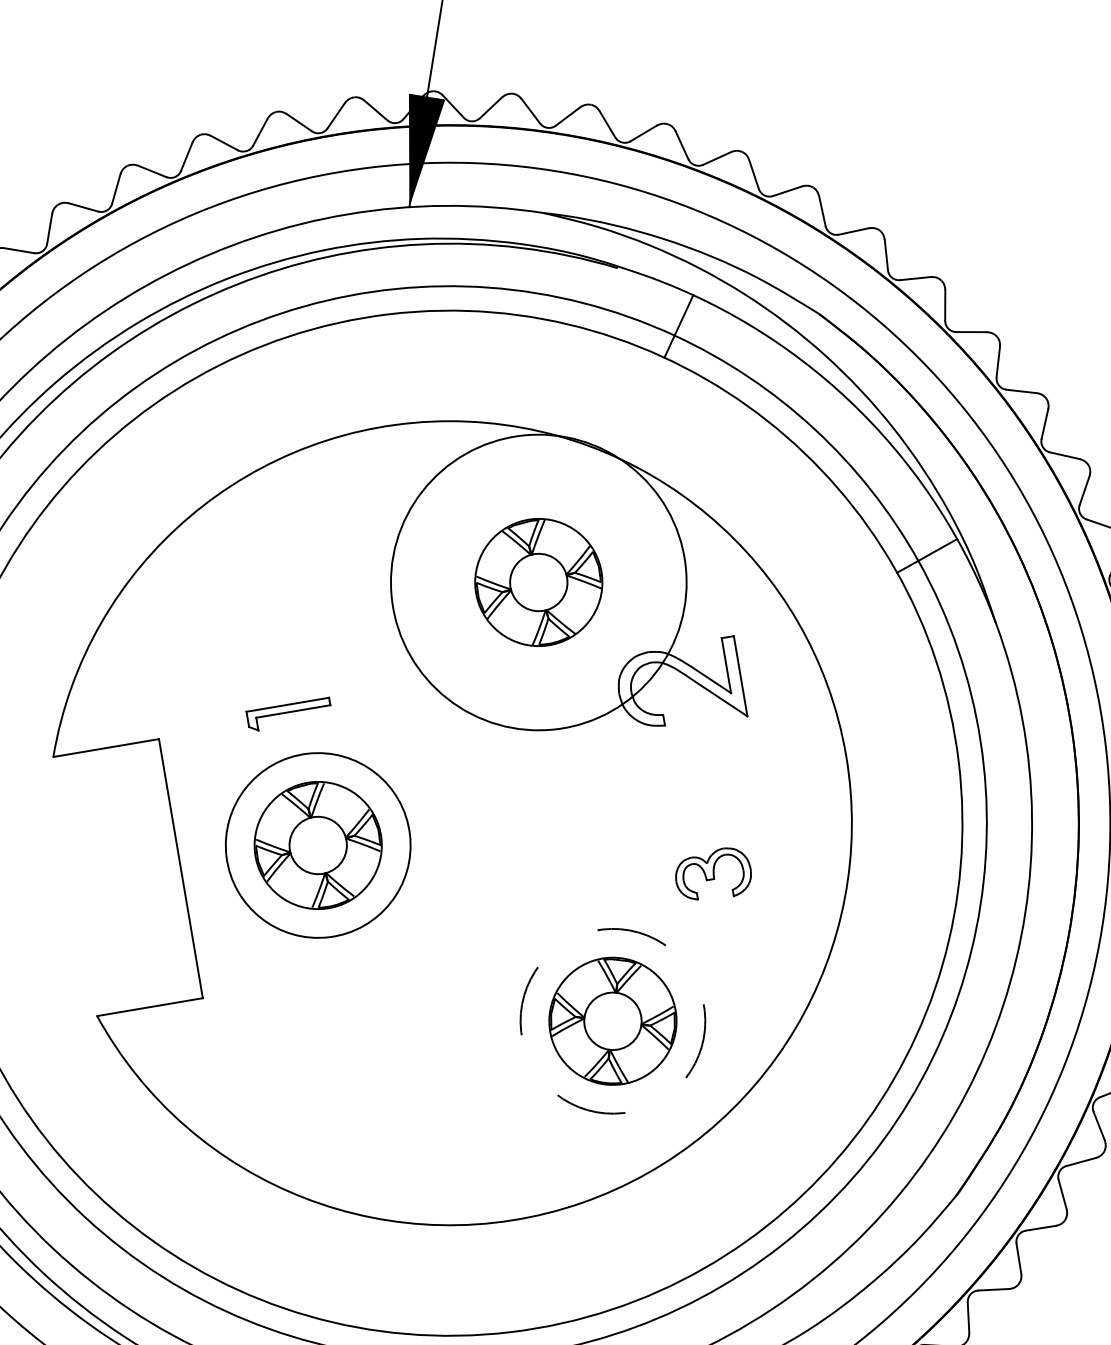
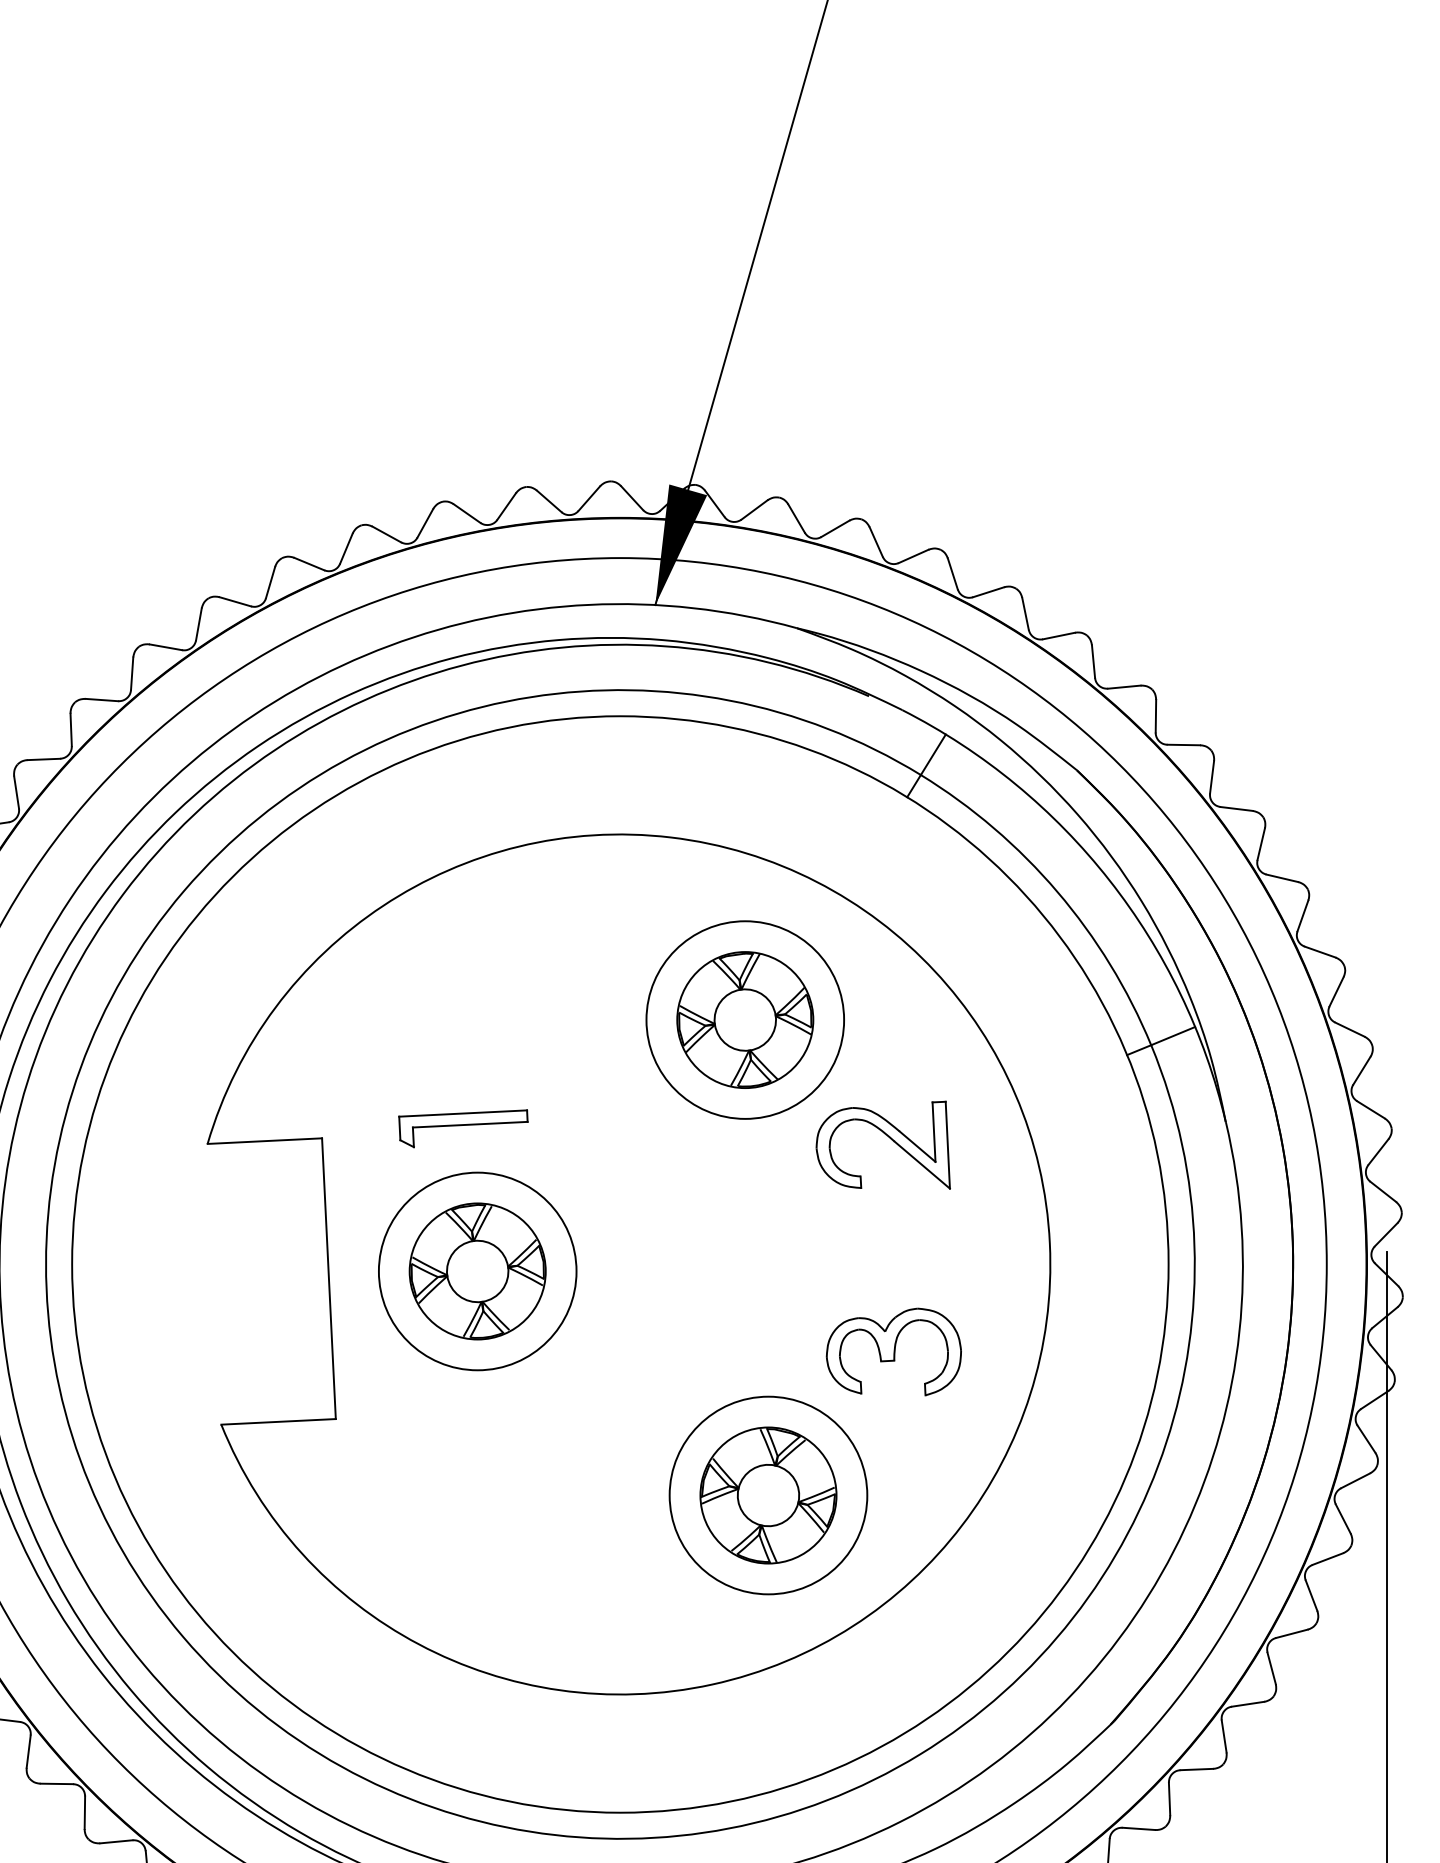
circle: (538, 581) -> (745, 1019), size x0.62
part: (289, 714) -> (463, 1128), size x1.43
part: (713, 873) -> (893, 1351), size x1.67
circle: (612, 1021) -> (768, 1495), dashed -> solid

